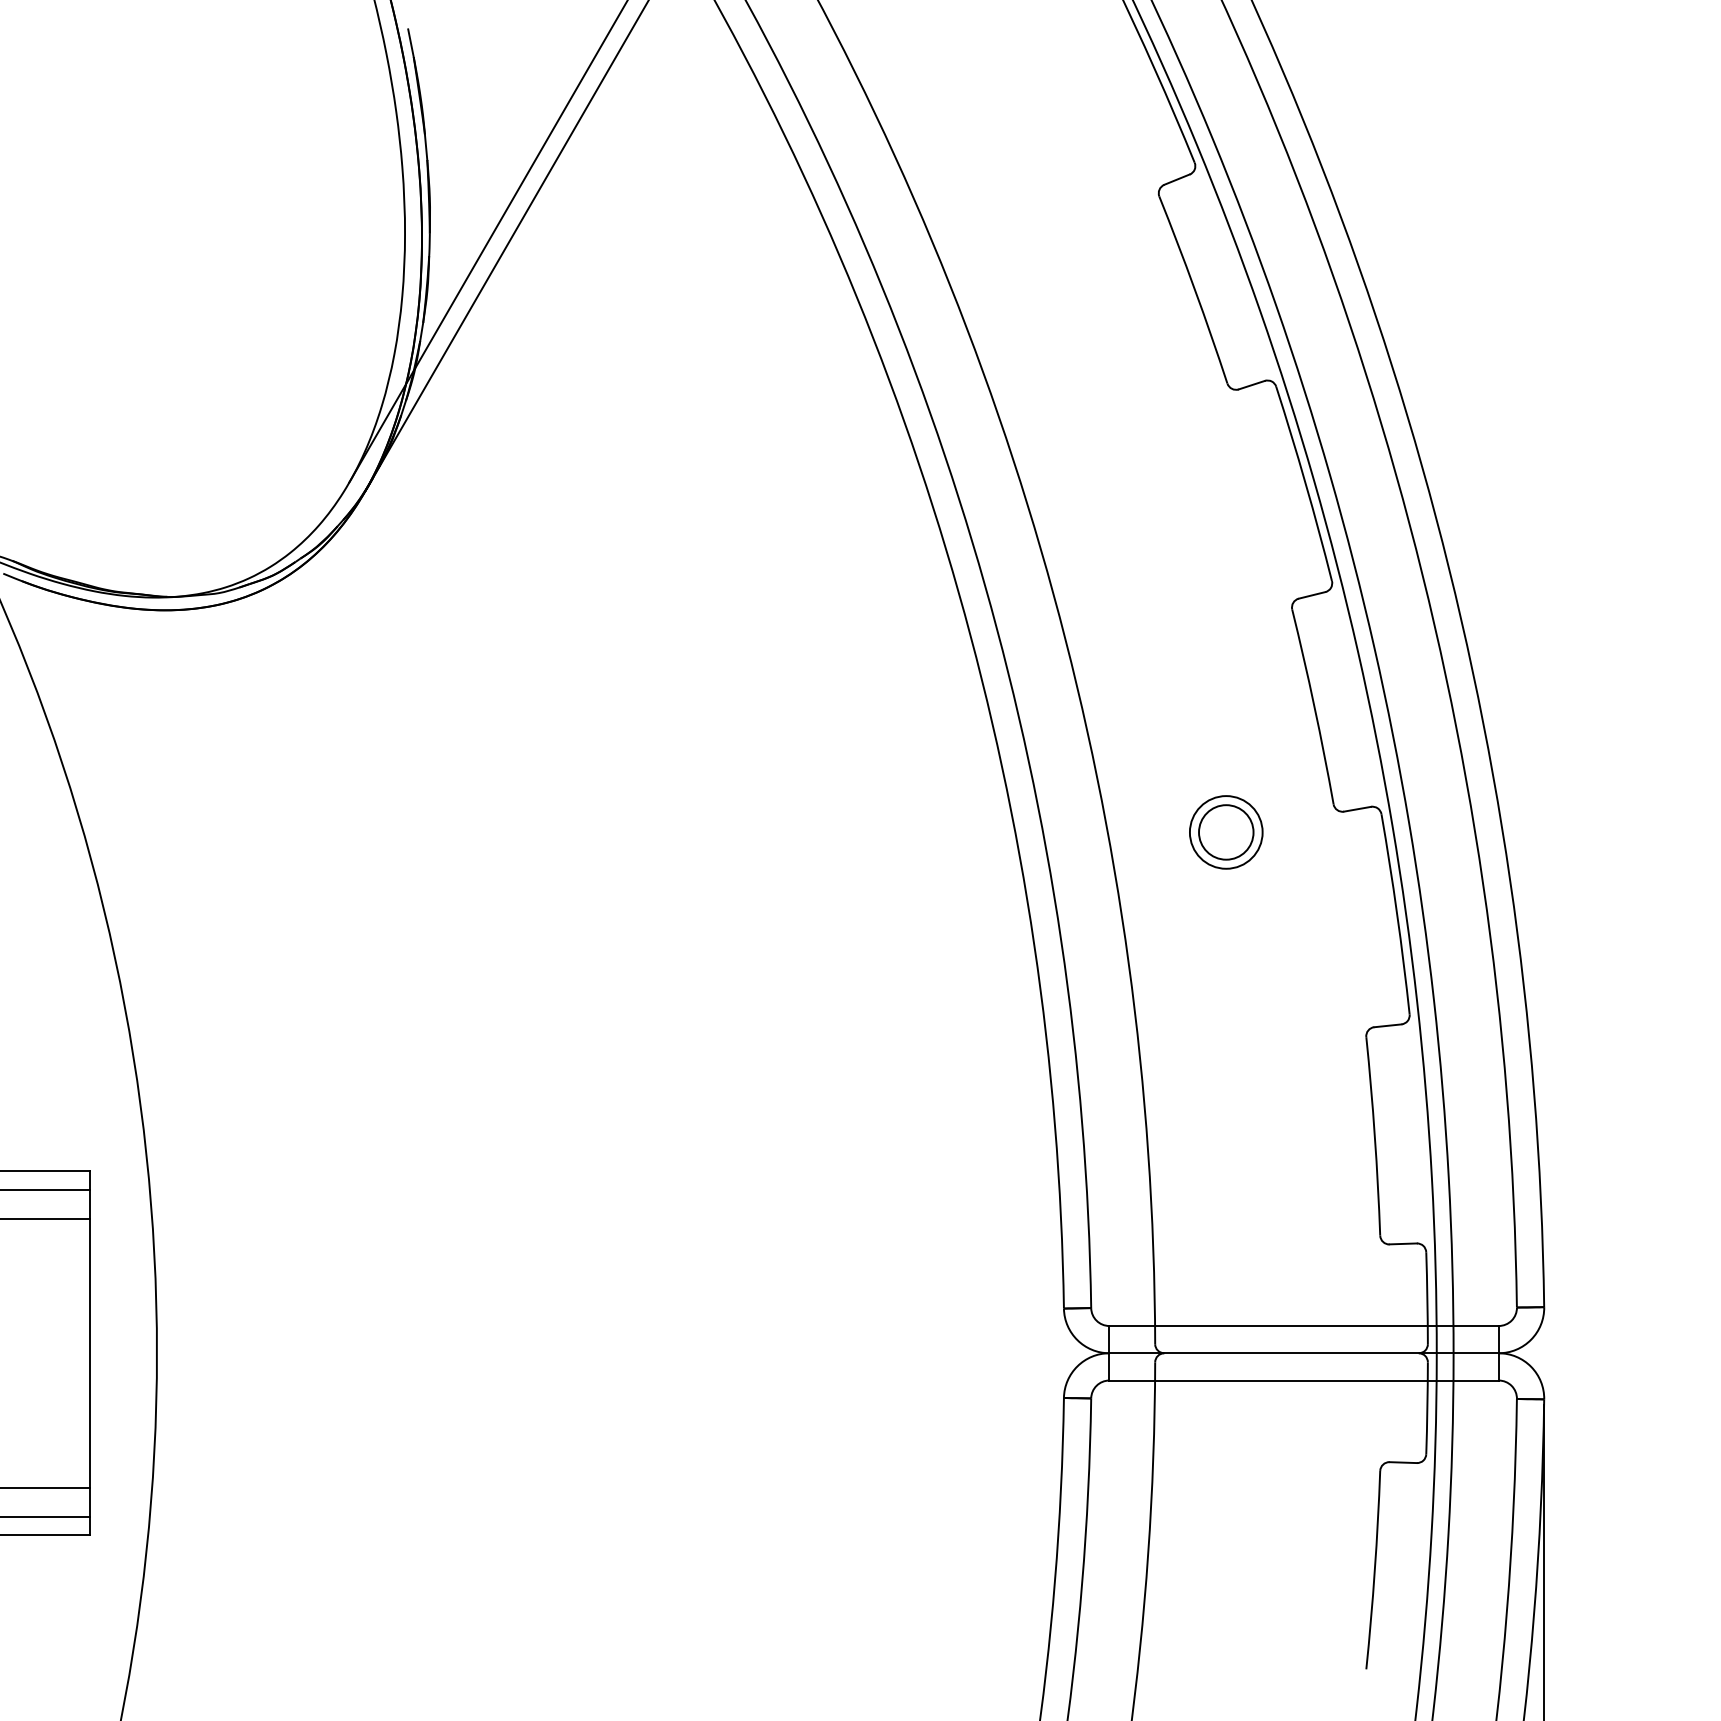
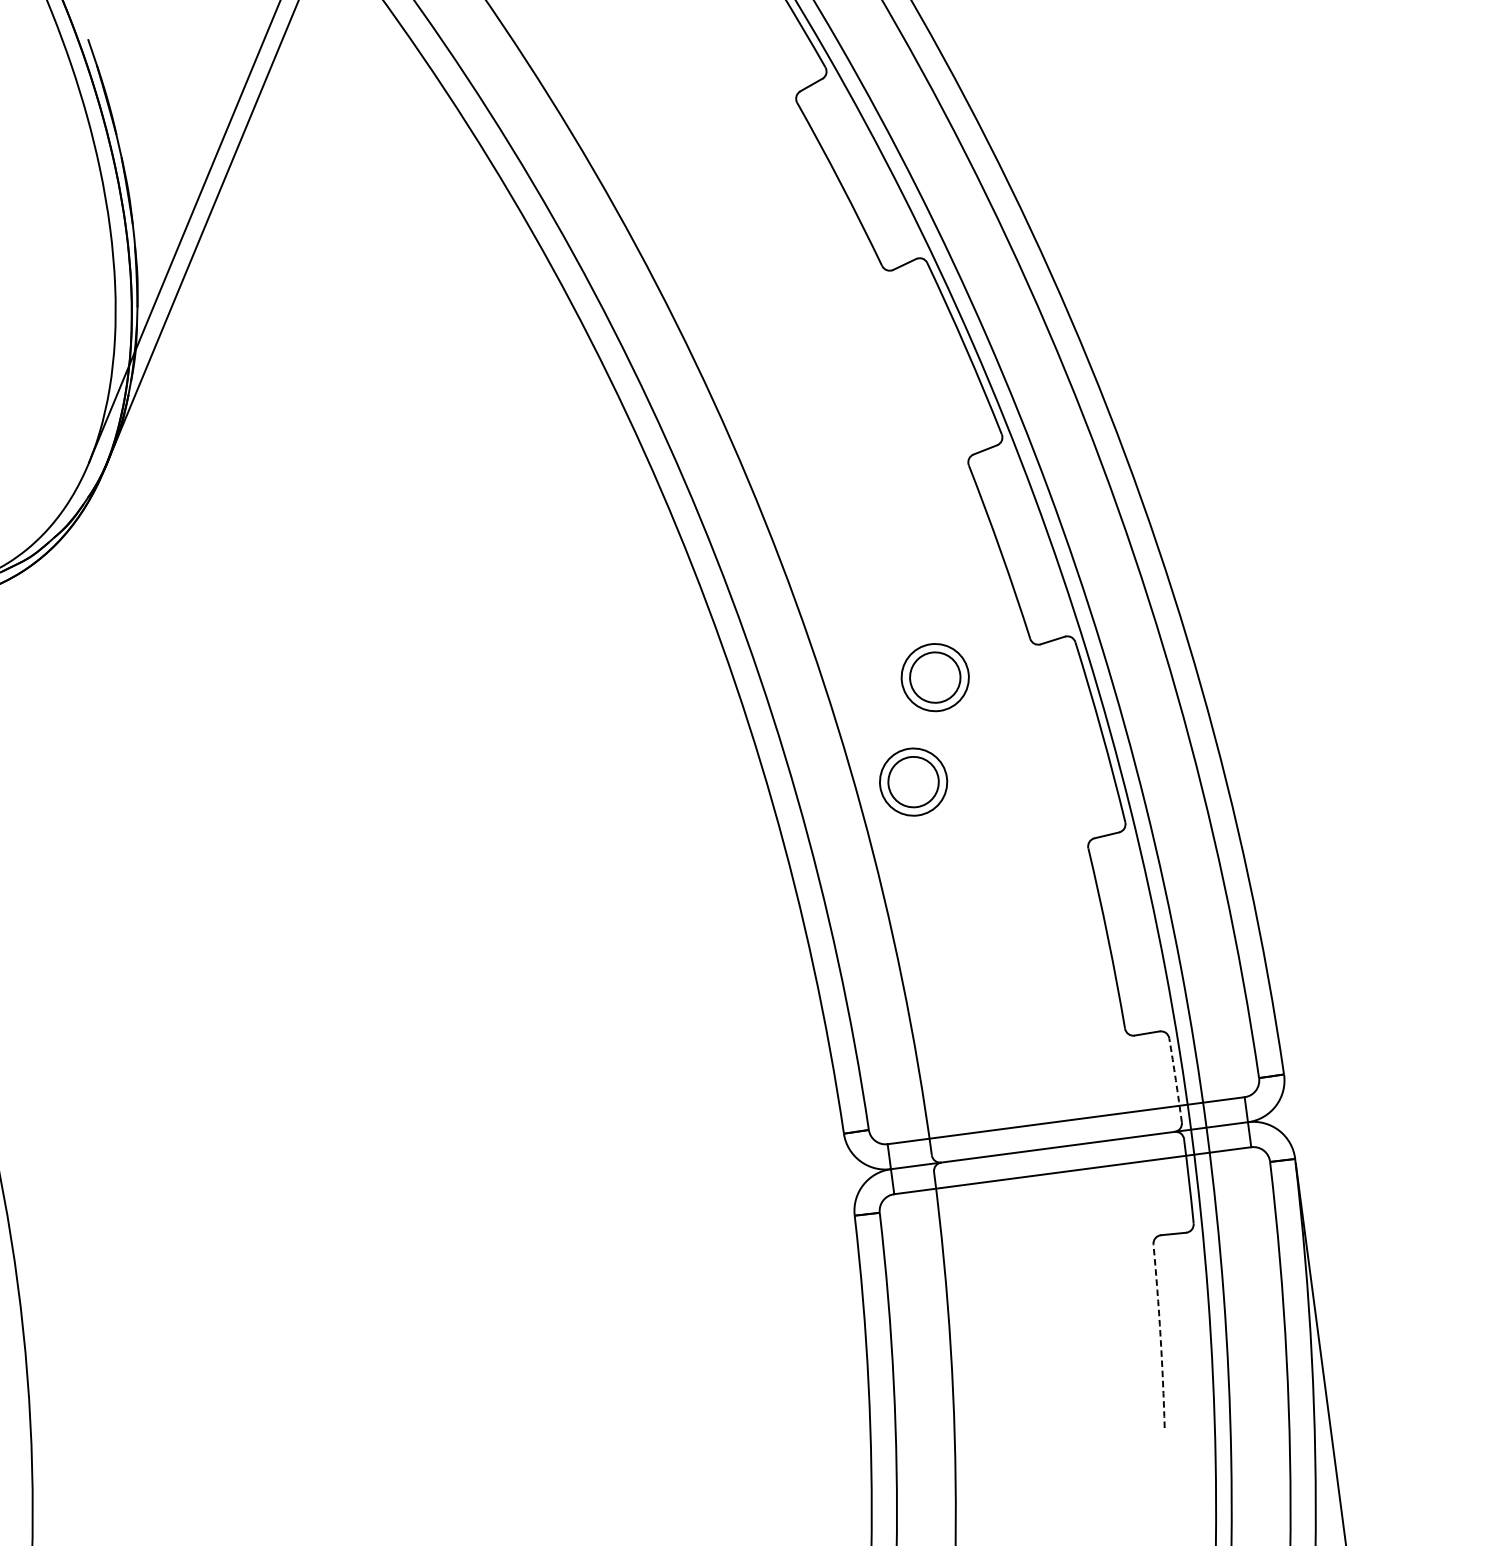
part: (1188, 941) -> (913, 782), added
arc: (1427, 1298) -> (1176, 1080), solid -> dashed
arc: (1374, 1570) -> (1160, 1336), solid -> dashed

